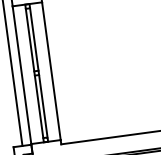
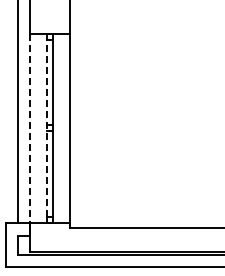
line: (34, 72) -> (47, 127), solid -> dashed
line: (21, 75) -> (29, 128), solid -> dashed

